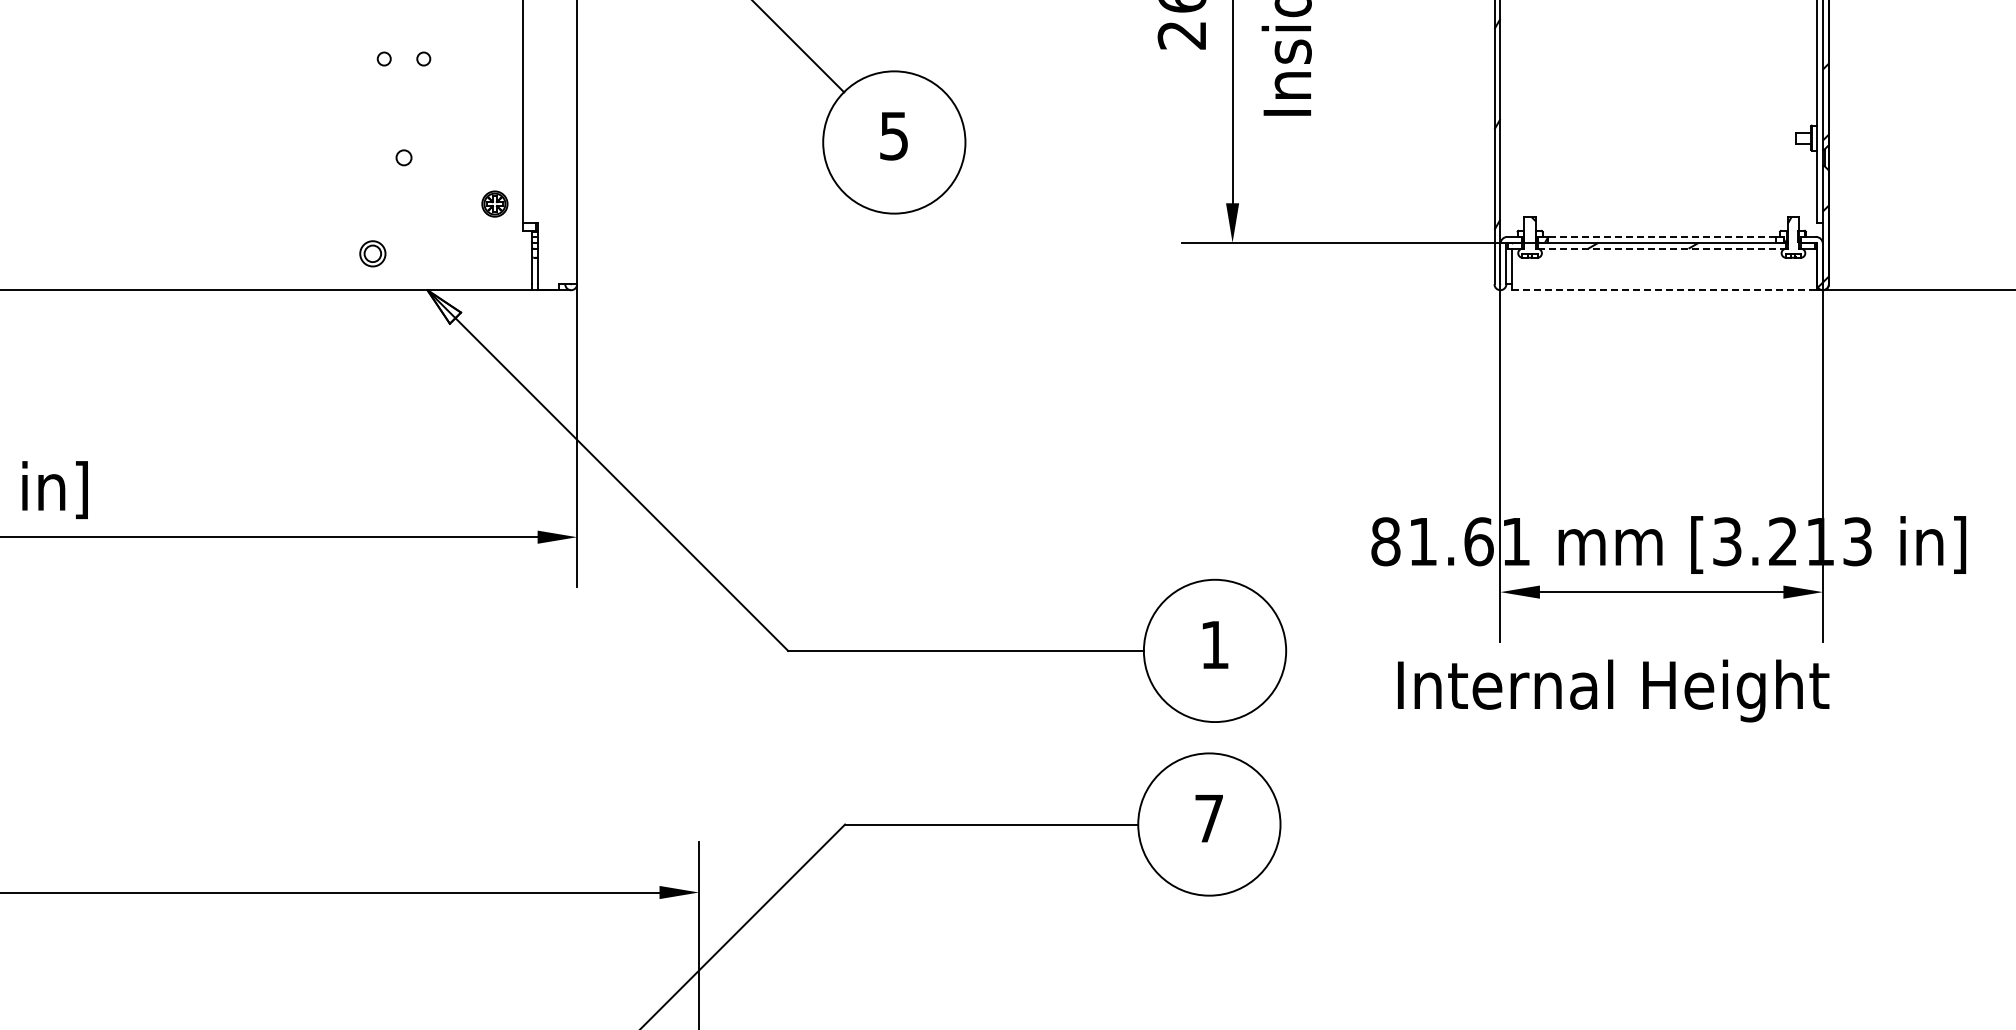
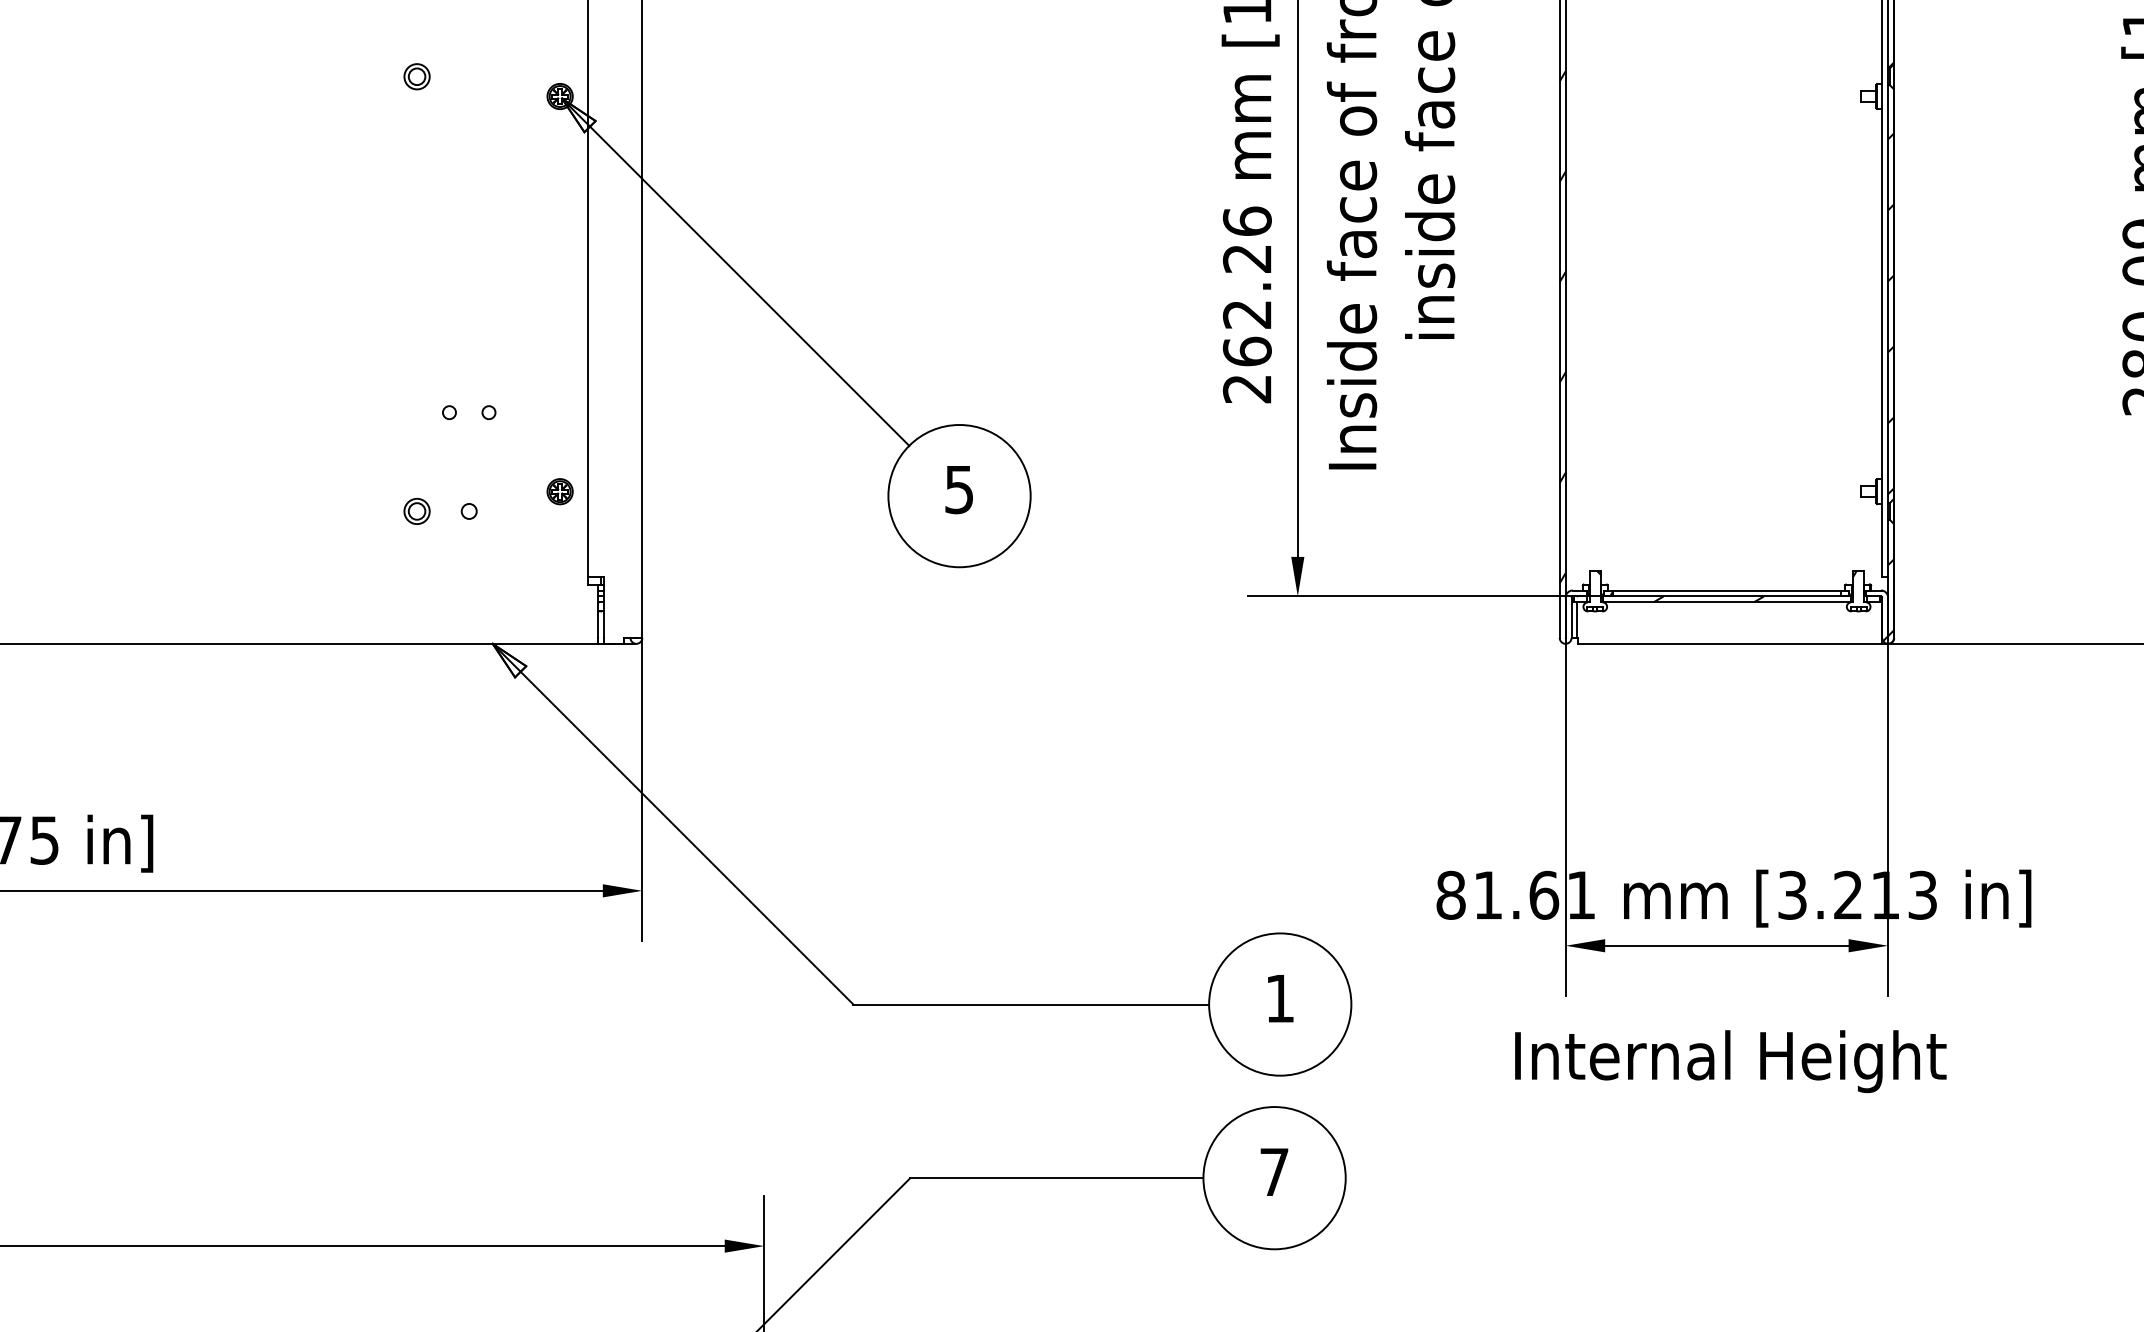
part: (494, 203) -> (559, 491), moved
line: (1661, 236) -> (1726, 590), dashed -> solid
line: (1661, 248) -> (1726, 602), dashed -> solid
part: (372, 252) -> (416, 510), moved
line: (1665, 289) -> (1730, 643), dashed -> solid
text: (1613, 690) -> (1730, 1061), moved

